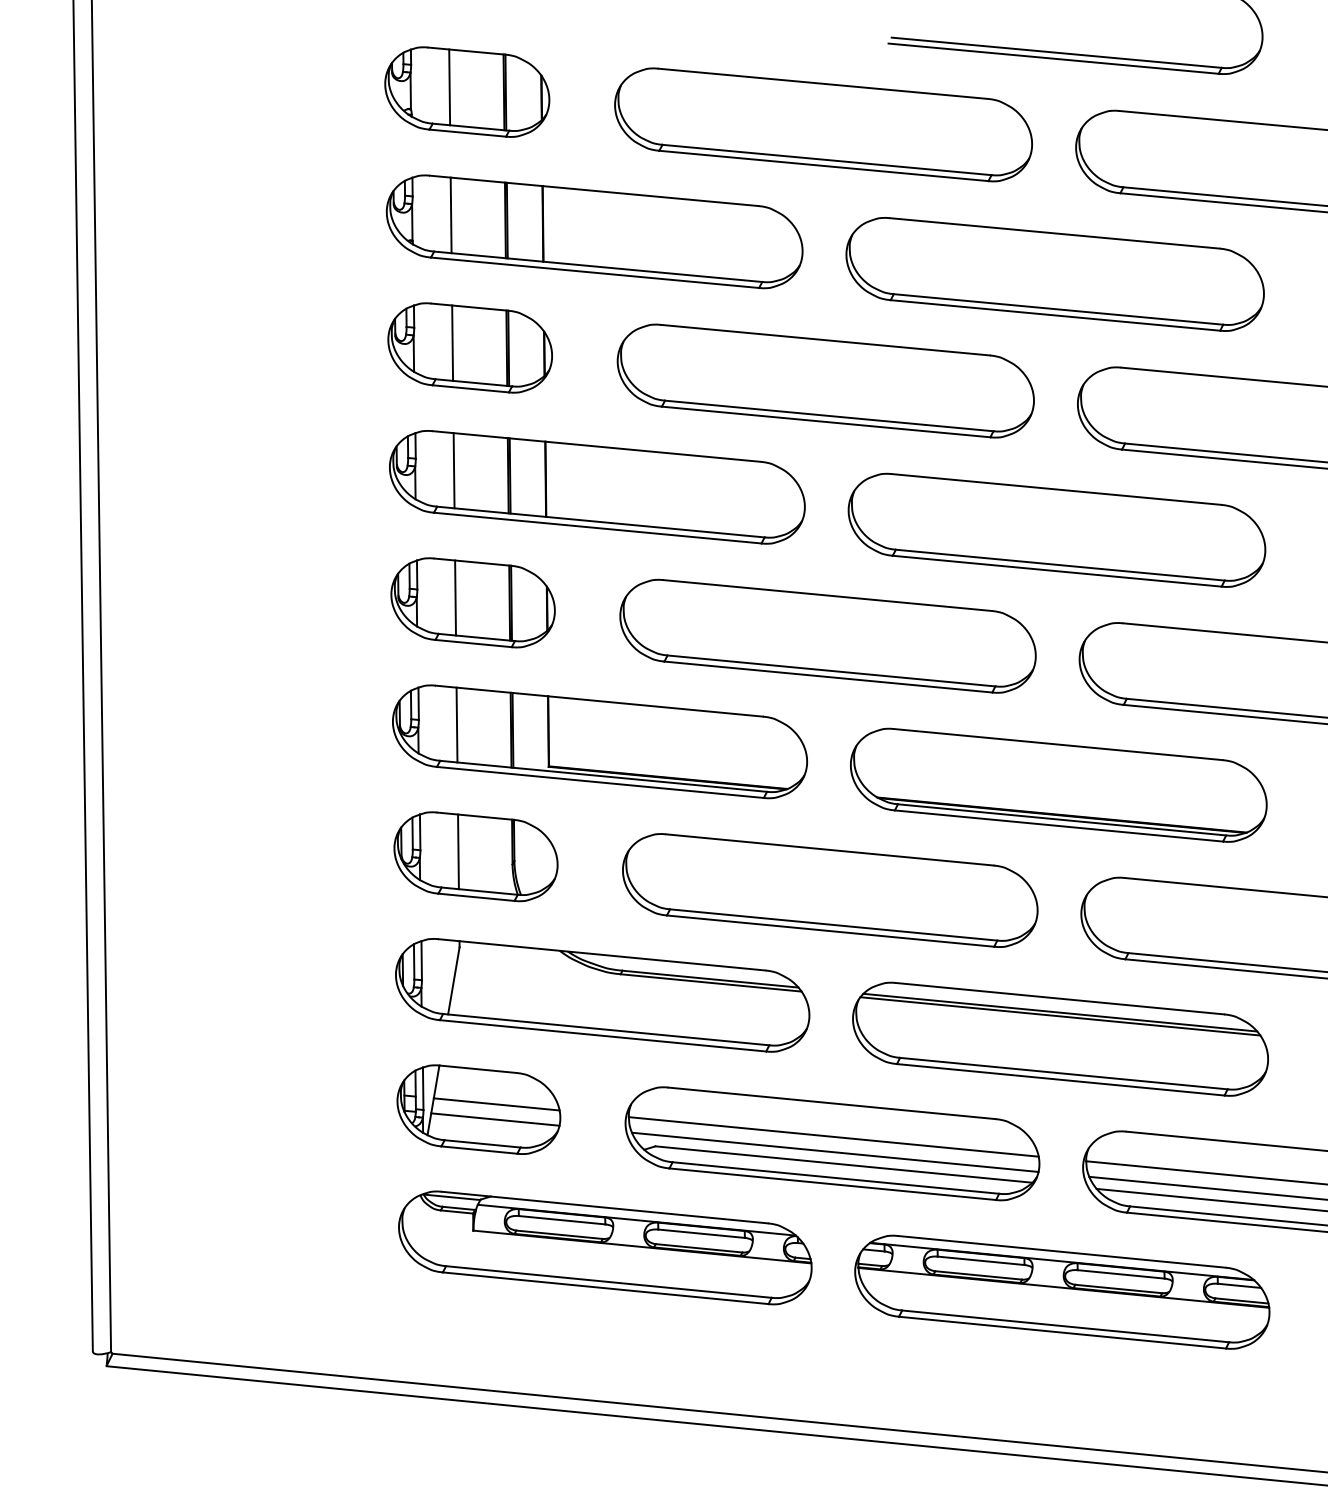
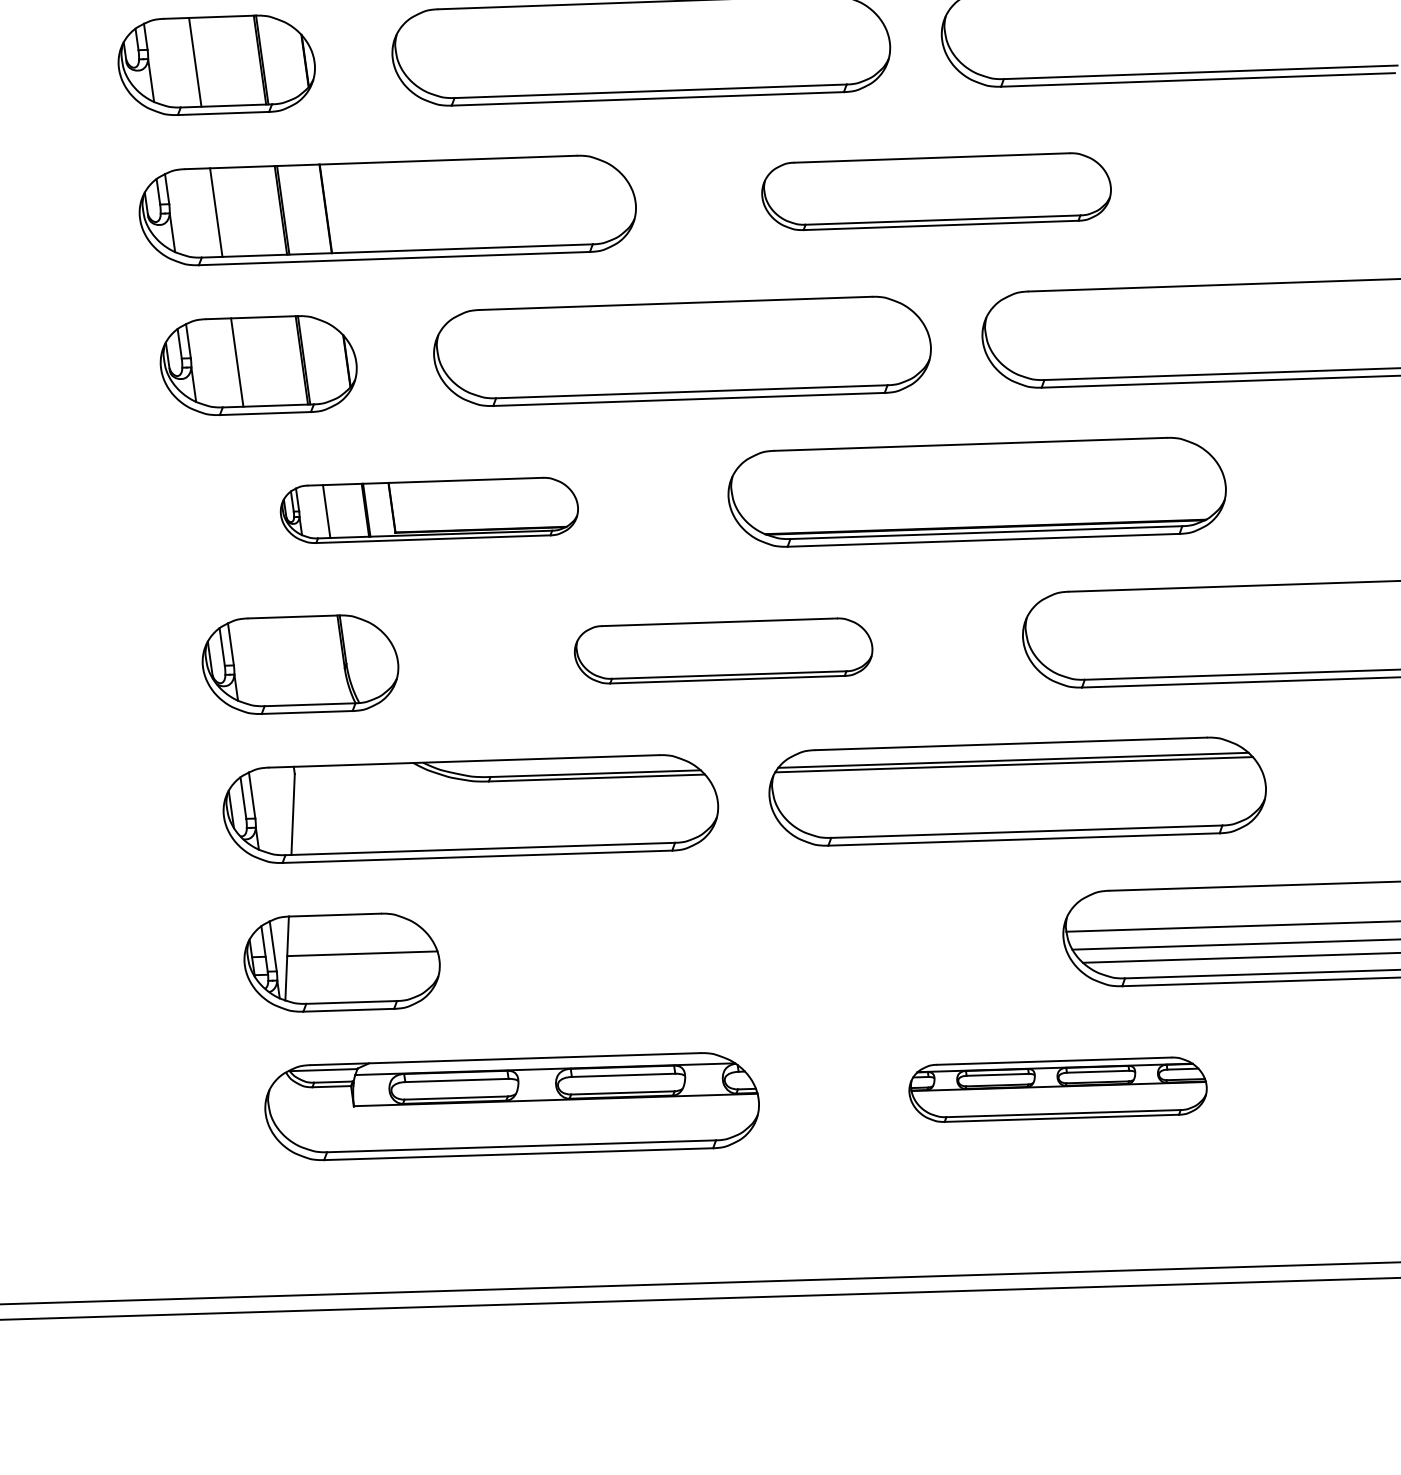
part: (1056, 529) -> (935, 190), size x0.7
part: (599, 741) -> (428, 510), size x0.6
line: (458, 851) -> (279, 661), removed
part: (830, 890) -> (723, 650), size x0.6
line: (495, 1119) -> (363, 971), removed
part: (832, 1143) -> (764, 949), removed
part: (1062, 1291) -> (1058, 1088), size x0.6

